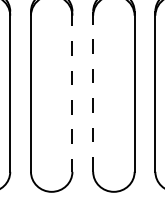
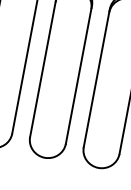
line: (93, 91) -> (97, 78), dashed -> solid
line: (72, 92) -> (78, 75), dashed -> solid

